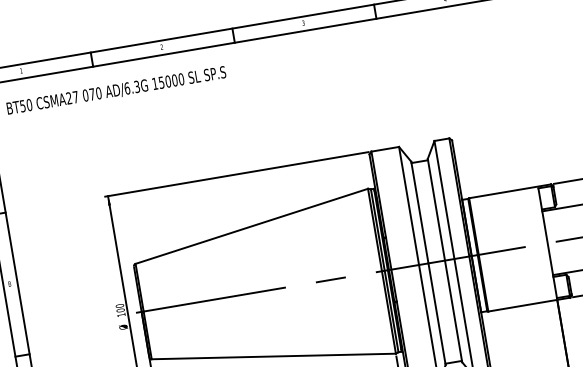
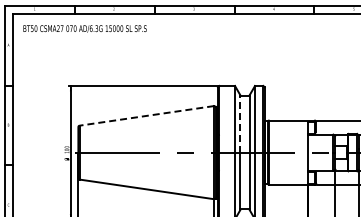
line: (420, 211) -> (240, 123), solid -> dashed
line: (251, 225) -> (146, 115), solid -> dashed

